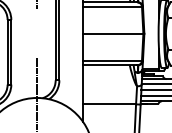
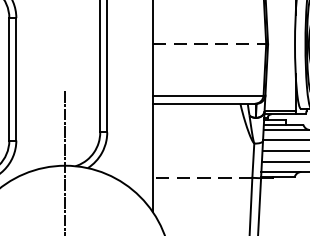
line: (113, 33) -> (209, 43), solid -> dashed
line: (109, 104) -> (202, 178), solid -> dashed

